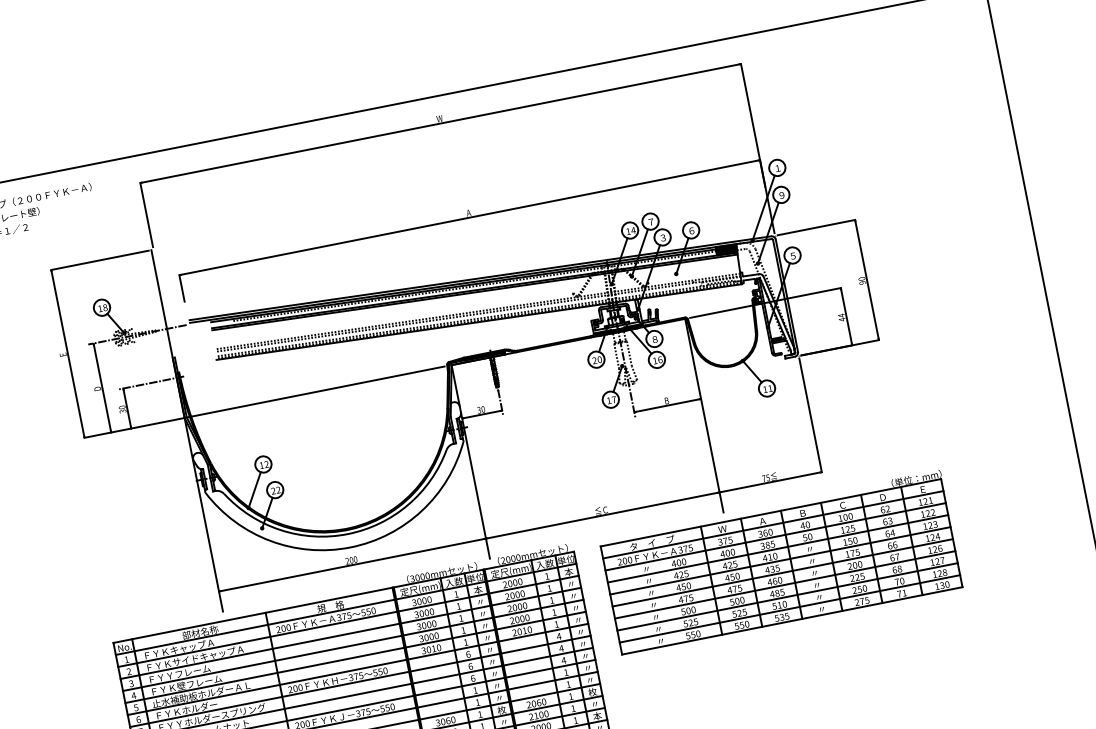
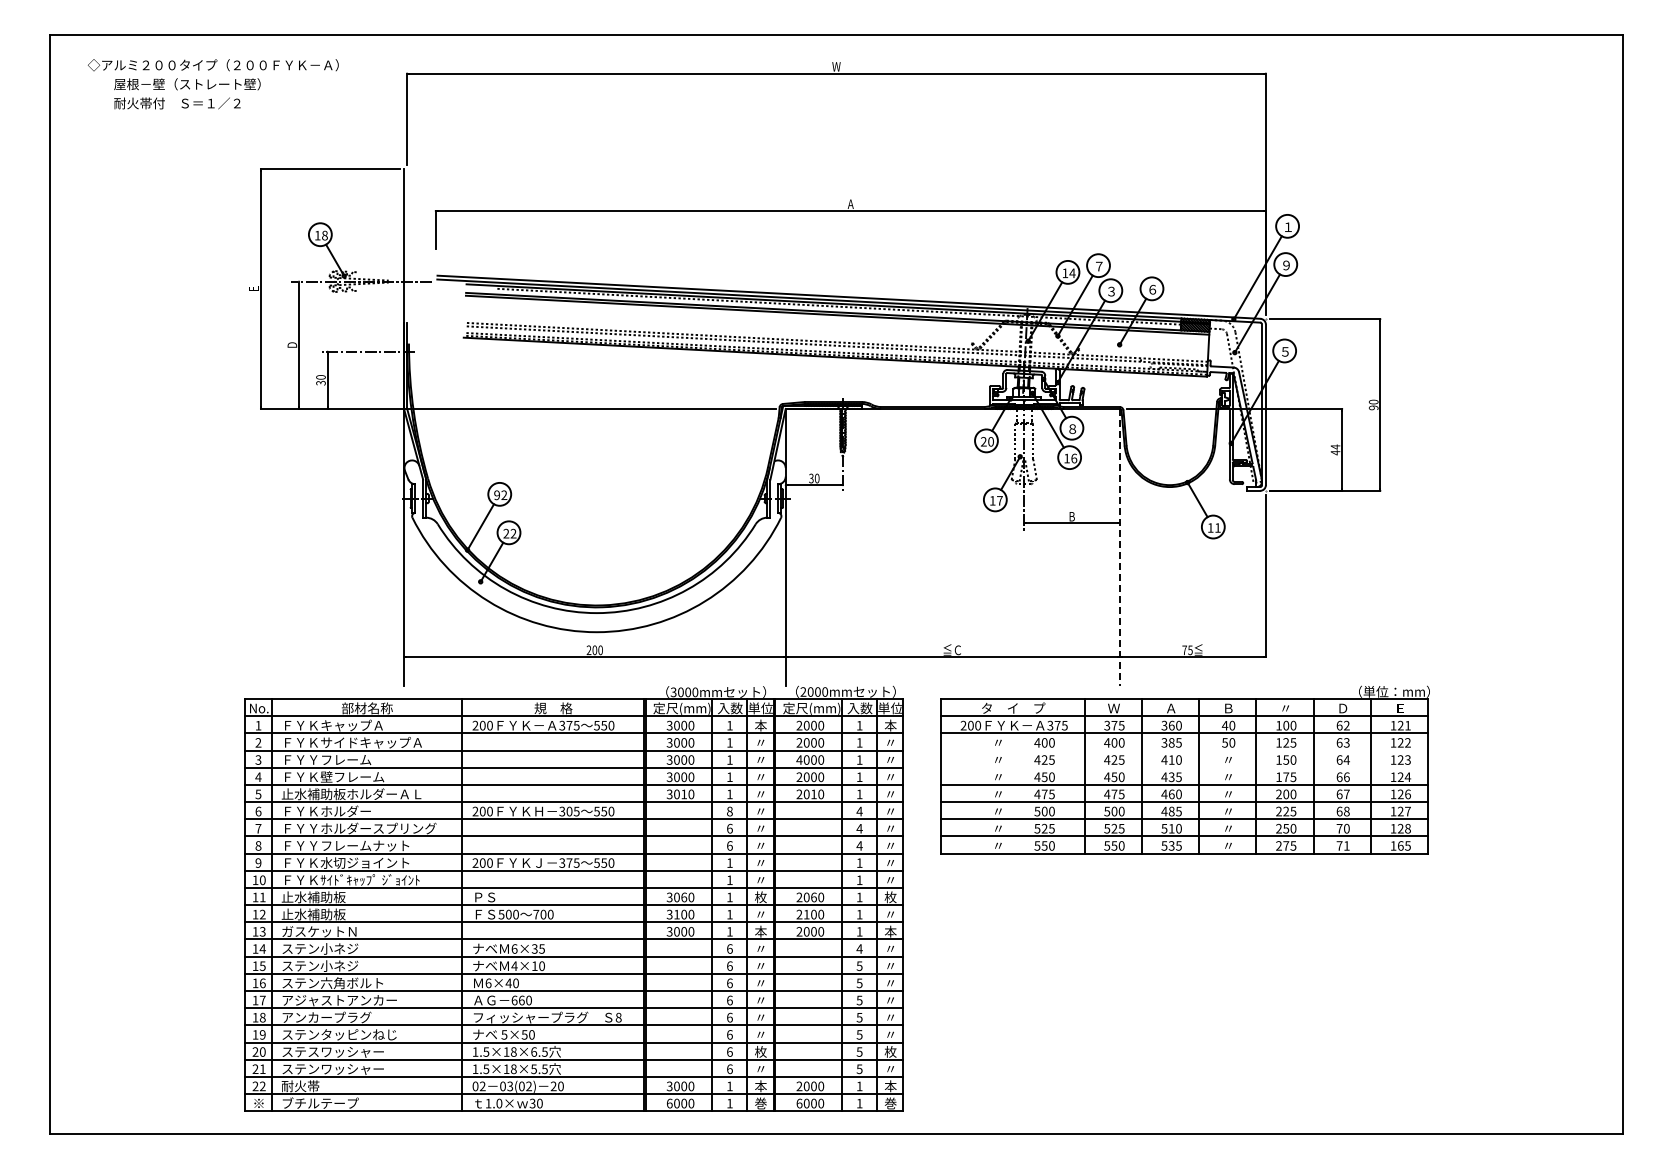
line: (704, 415) -> (1119, 547), solid -> dashed
text: (261, 465) -> (496, 495), 12 -> 92
text: (842, 505) -> (1285, 708), Ｃ -> 〃
line: (777, 548) -> (1184, 750), removed
line: (780, 560) -> (1184, 767), removed
text: (944, 584) -> (1403, 845), 130 -> 165
text: (509, 608) -> (799, 759), 2000 -> 4000
text: (468, 654) -> (729, 811), 6 -> 8
text: (356, 676) -> (569, 811), 375 -> 305

